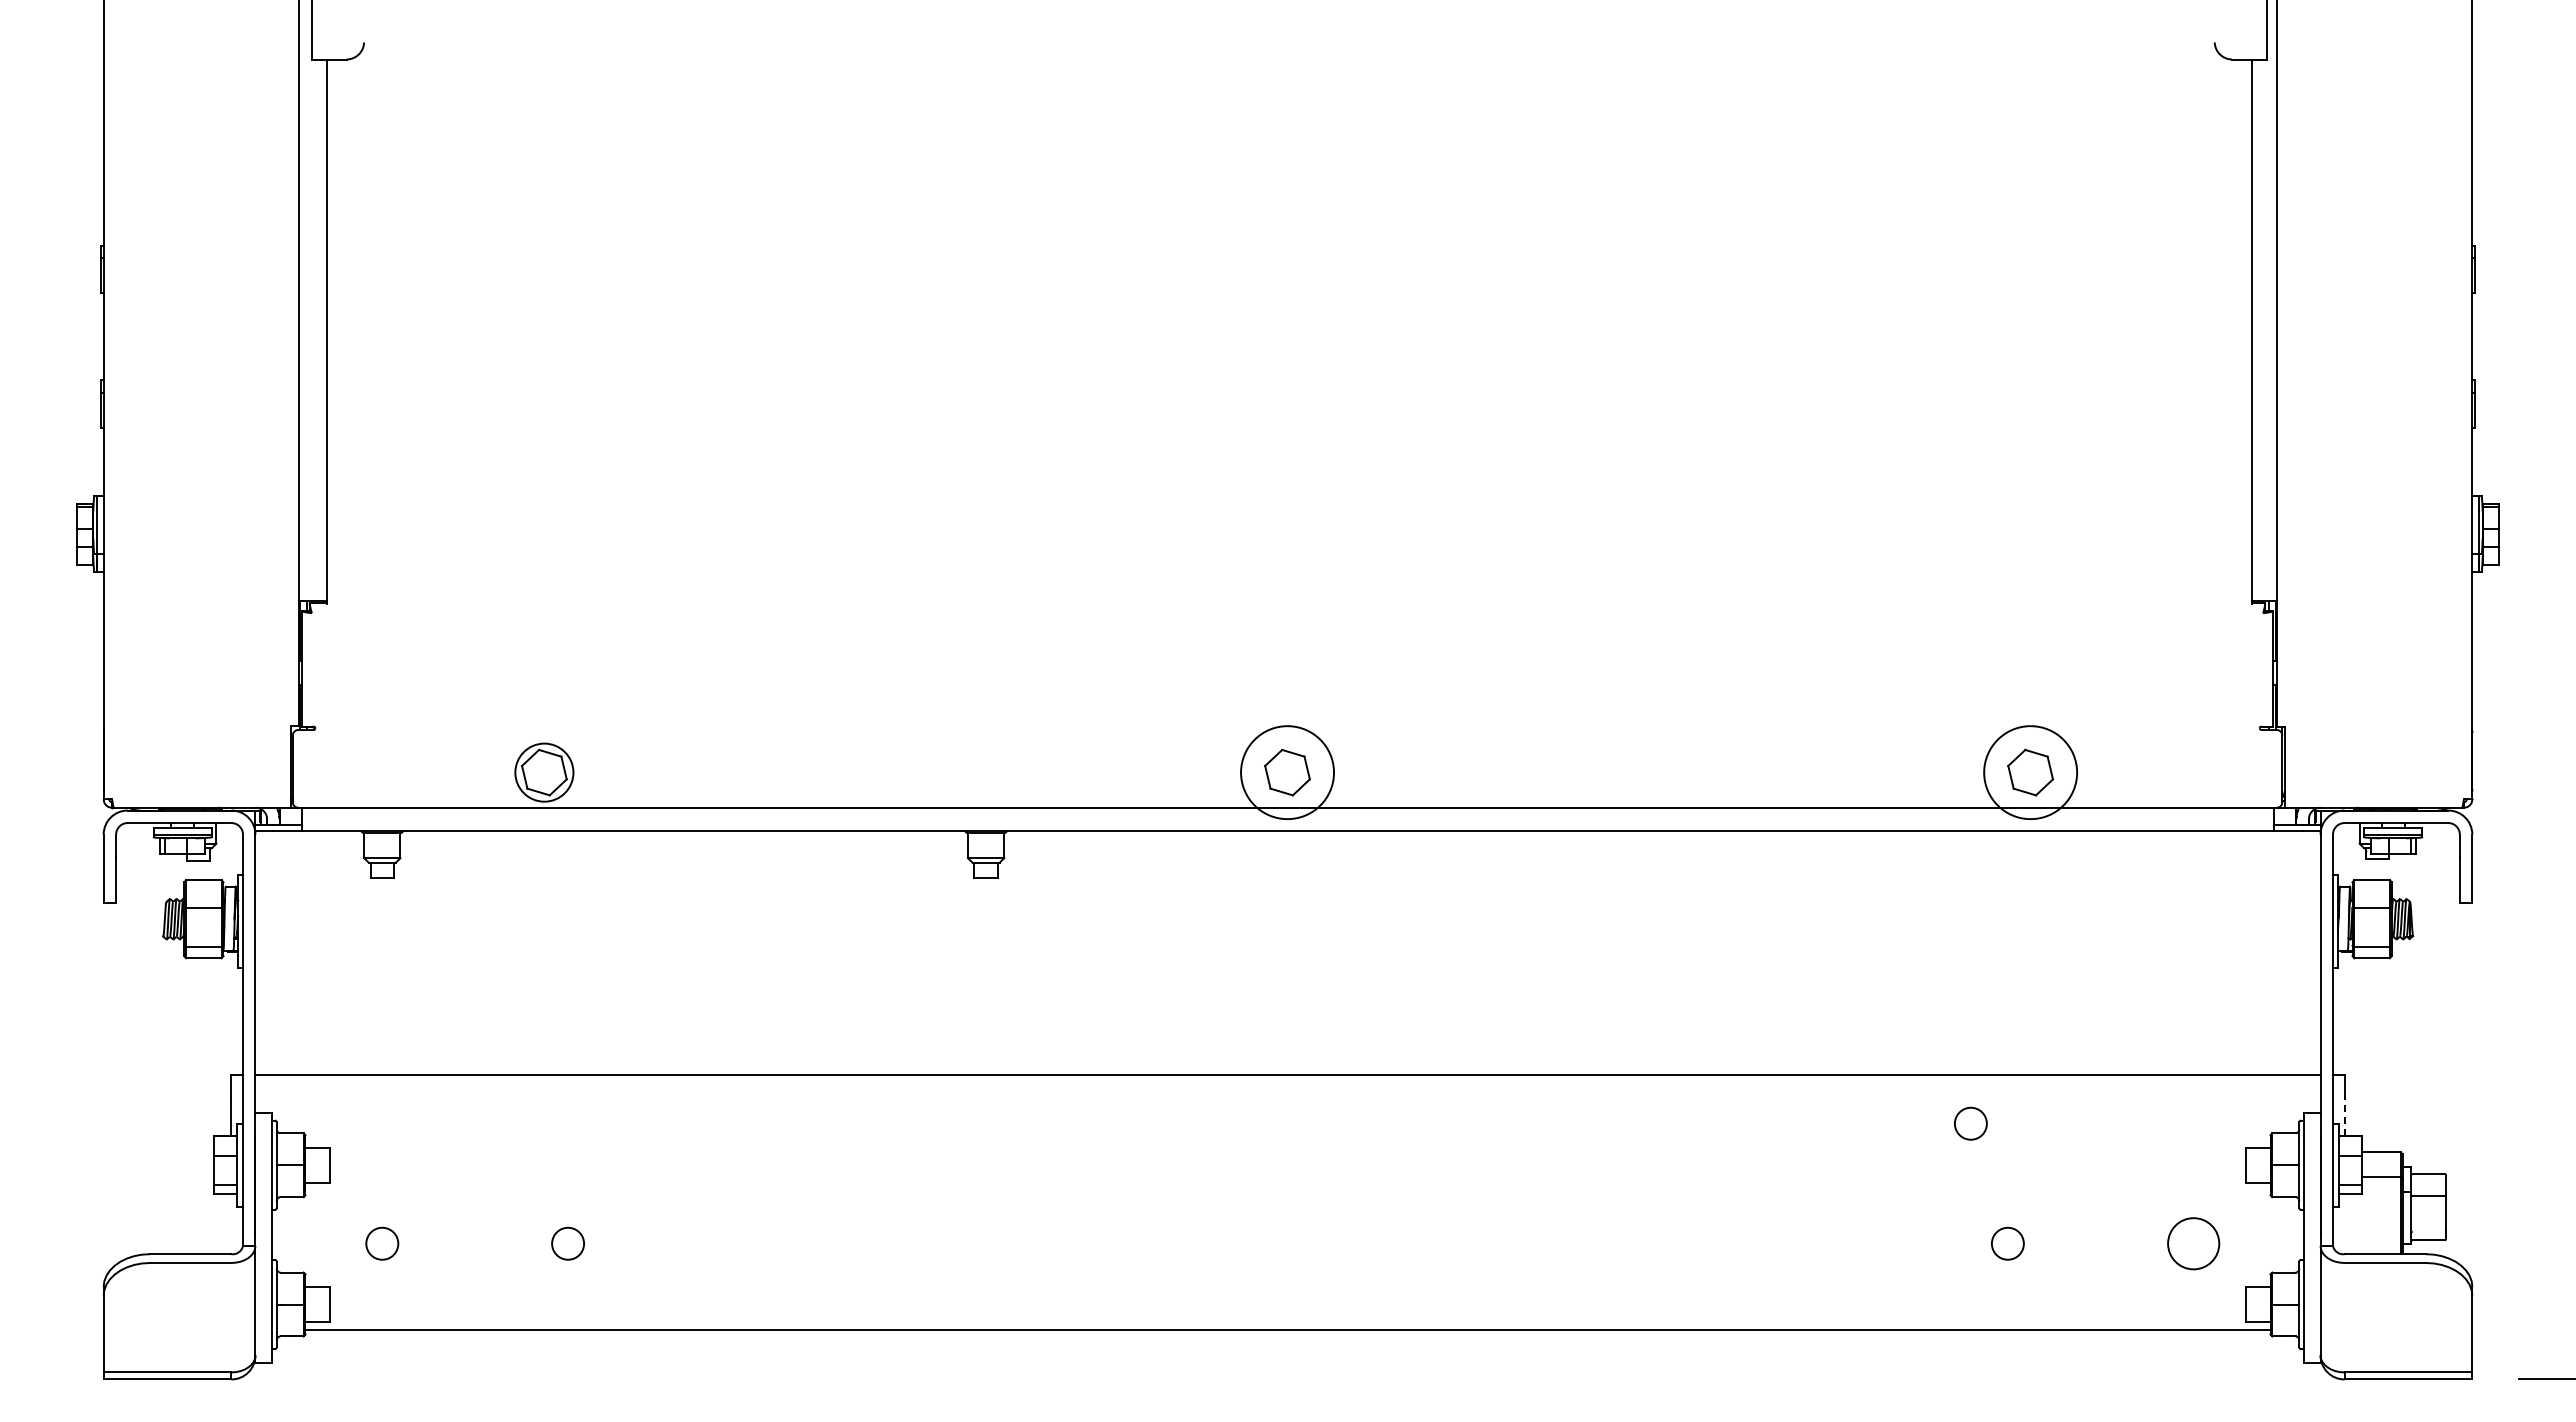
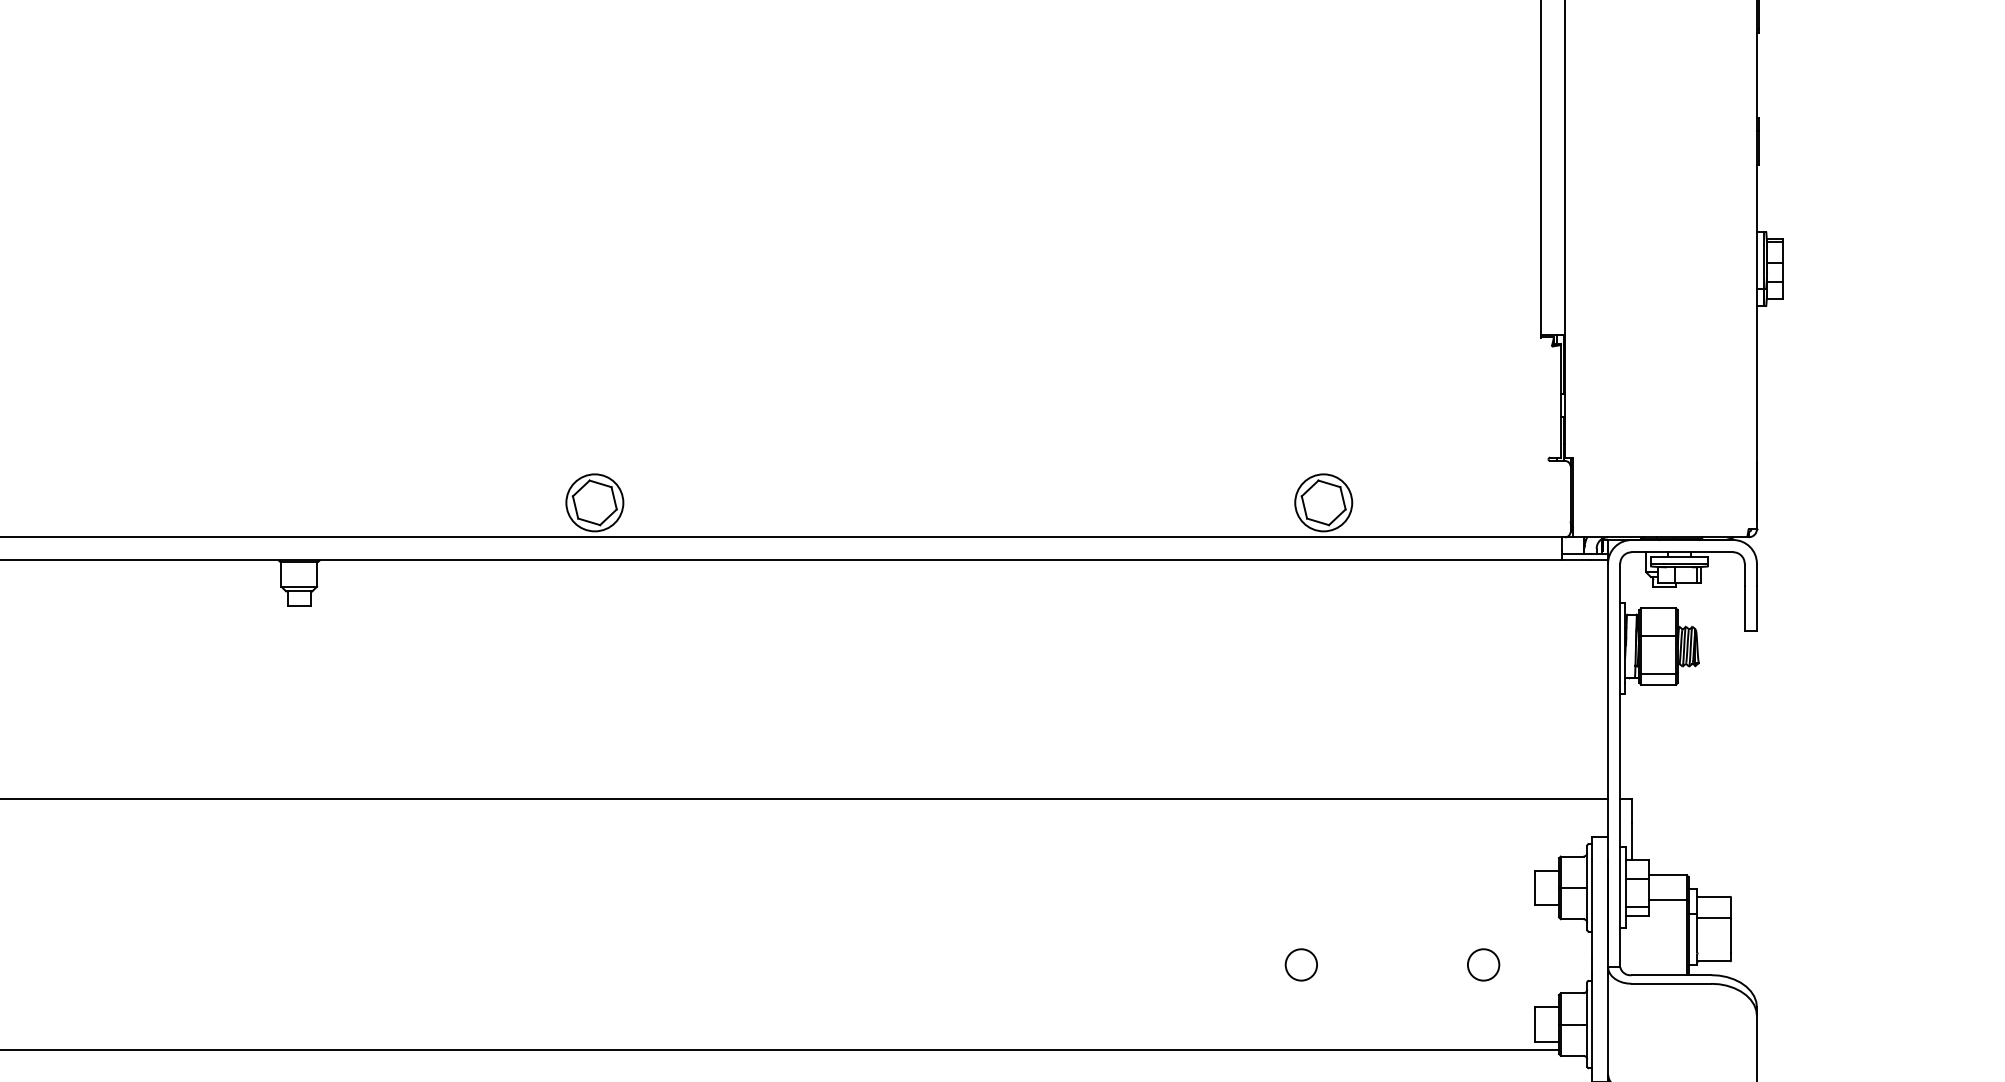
circle: (1287, 772) -> (594, 502), size x0.62
circle: (2030, 772) -> (1323, 502), size x0.62
line: (2344, 1117) -> (1631, 841), dashed -> solid
circle: (1970, 1123) -> (1264, 846), removed
circle: (2193, 1243) -> (1483, 964), size x0.62

